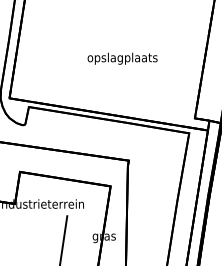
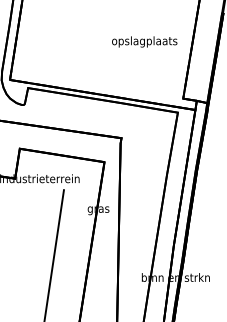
text: (122, 58) -> (144, 41), moved

